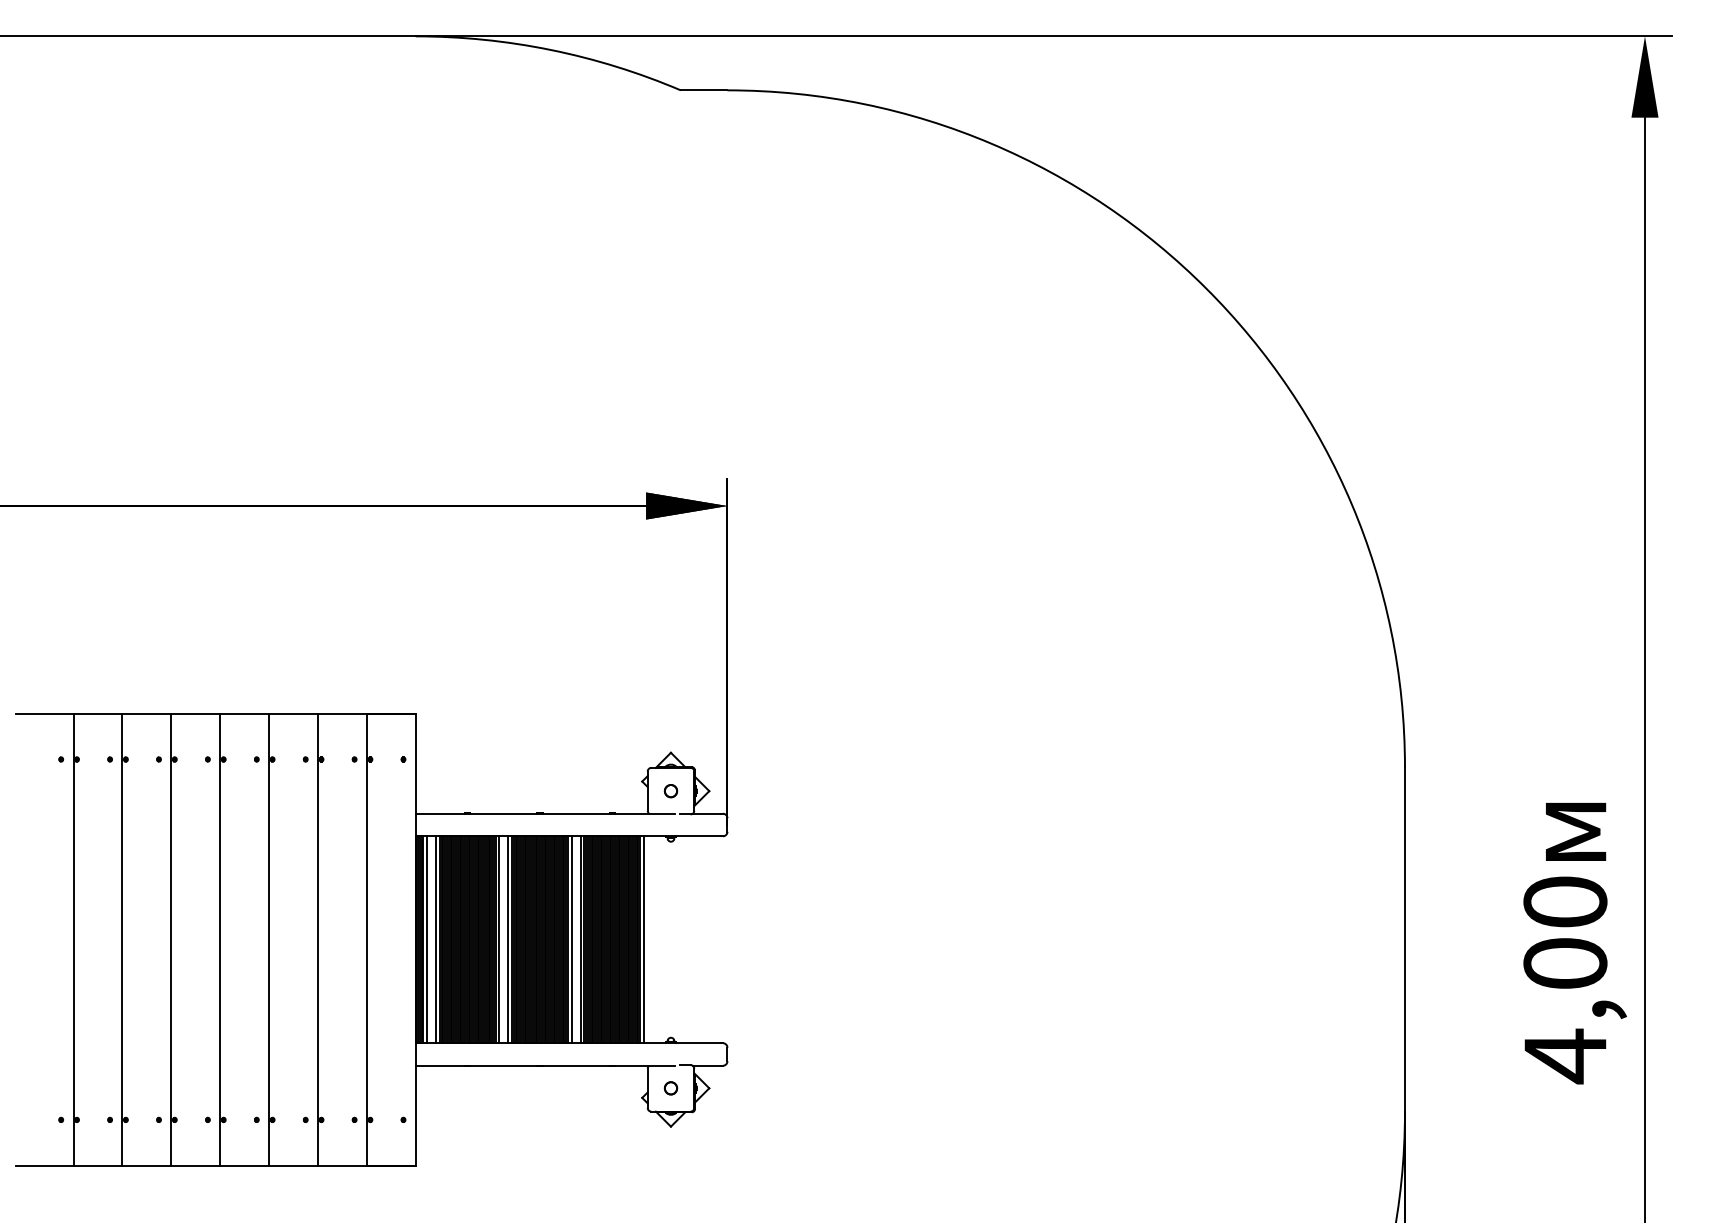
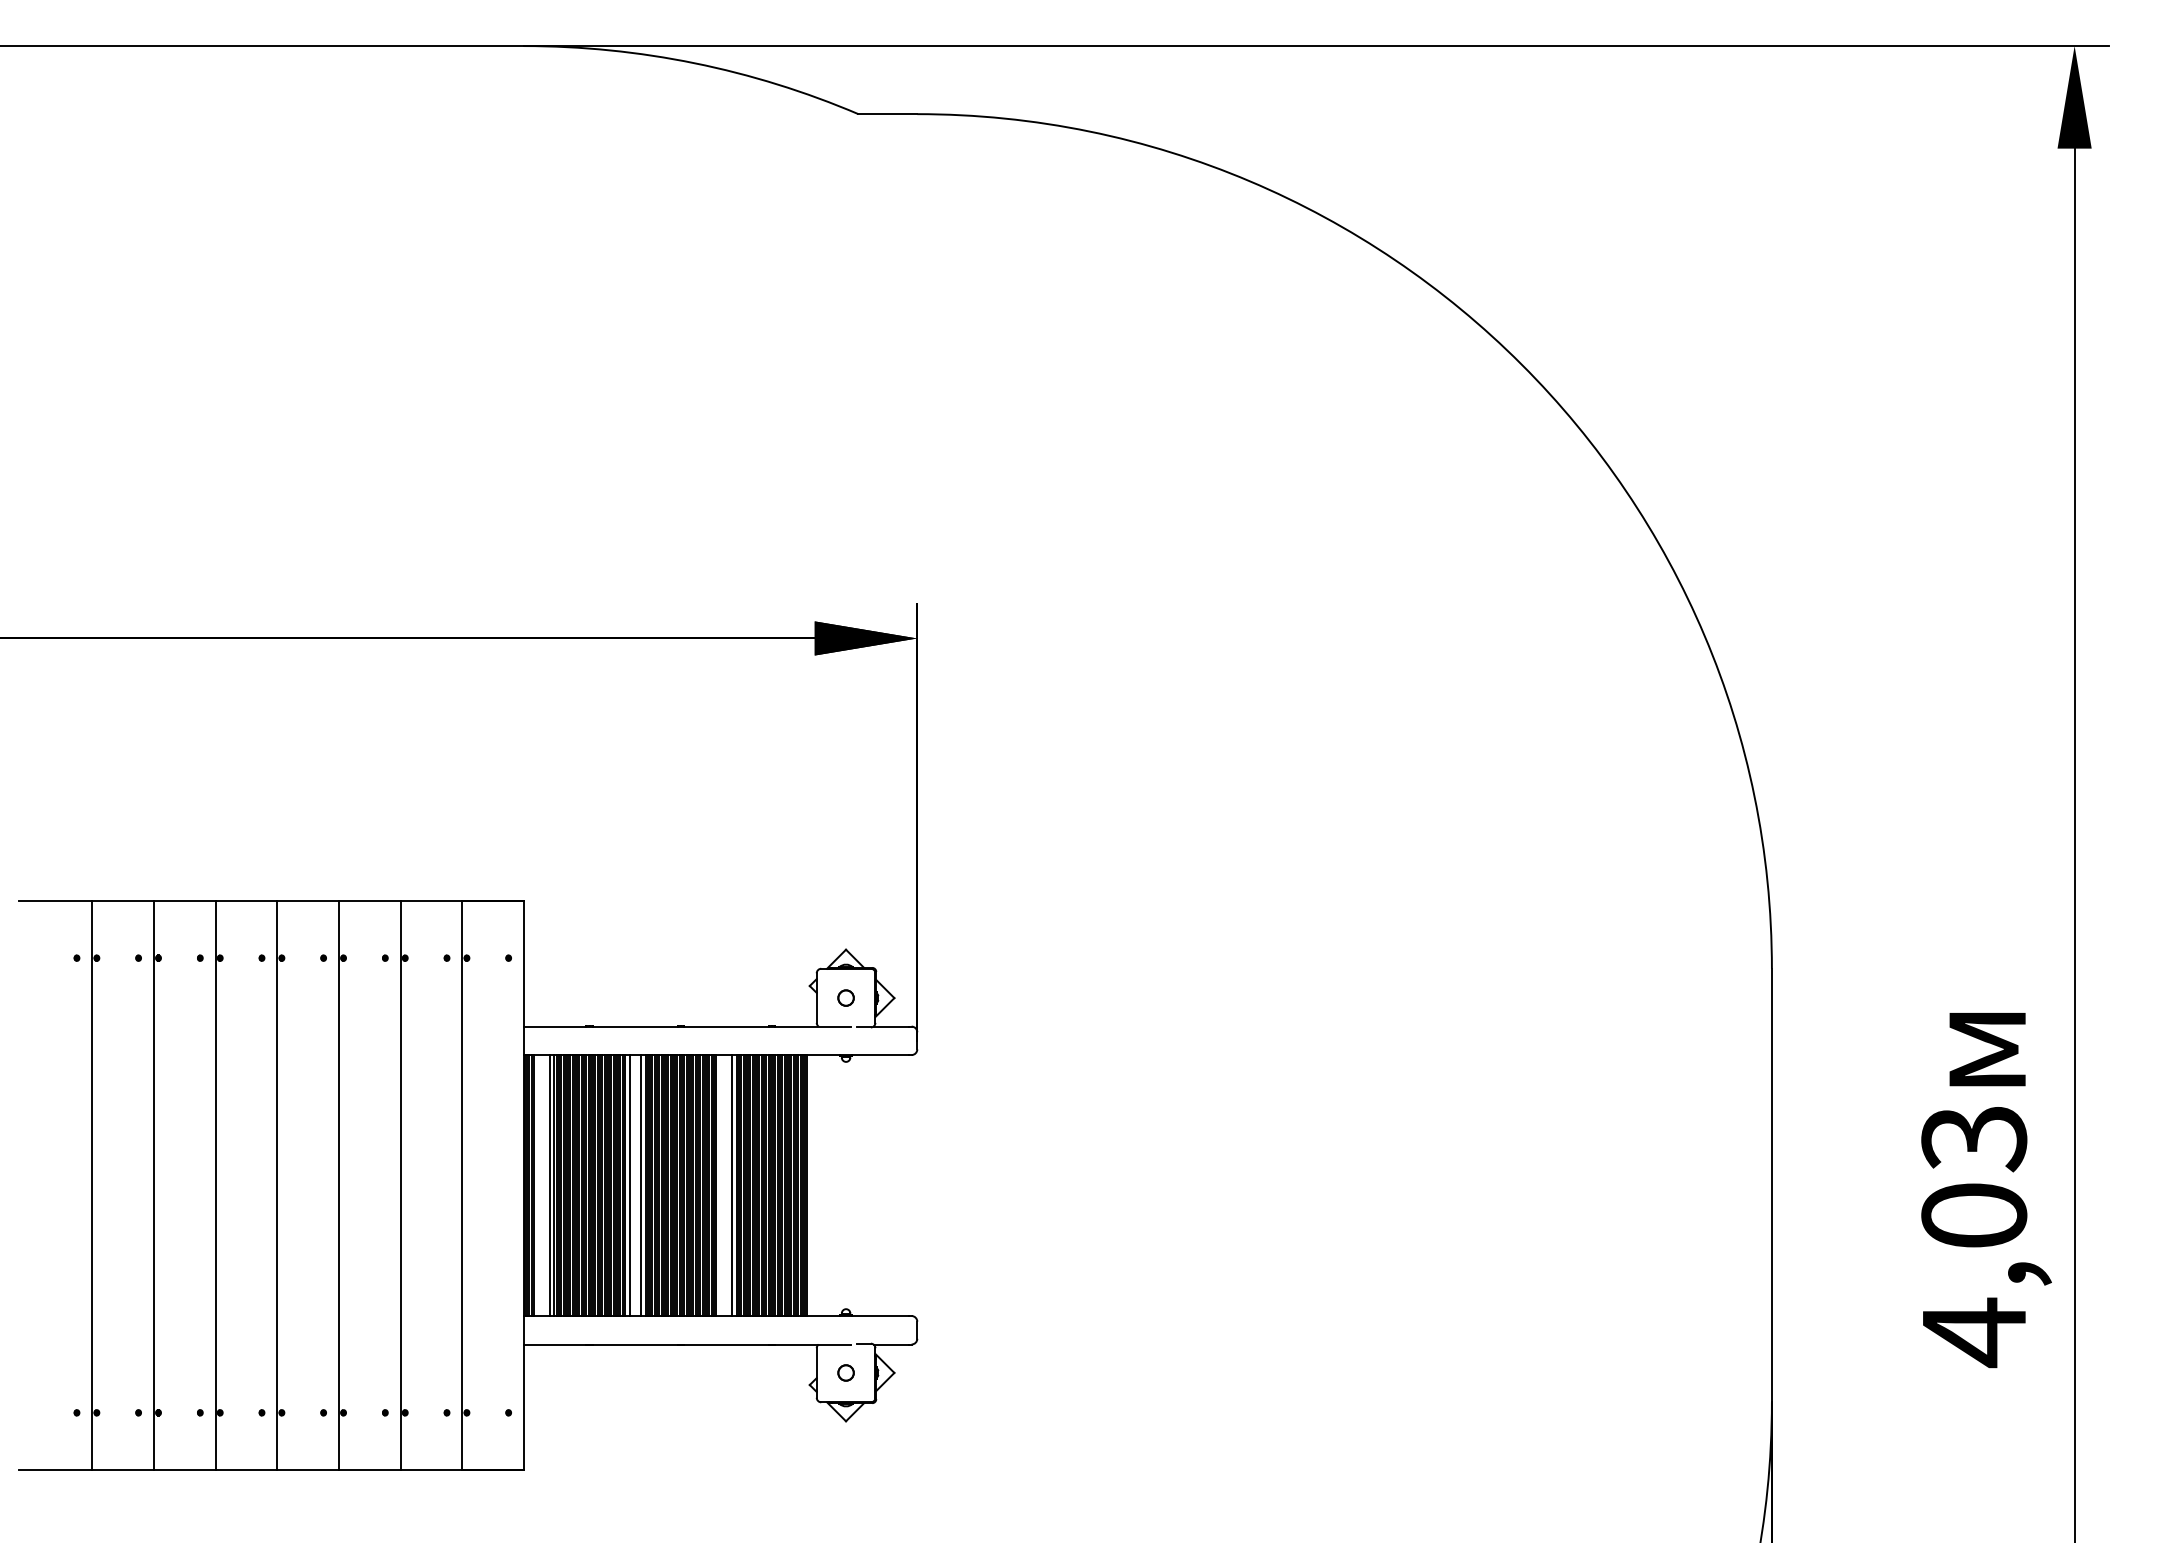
text: (1565, 903) -> (1974, 1139), 4,00 -> 4,03
line: (427, 939) -> (538, 1185), removed
line: (571, 939) -> (720, 1185), removed
line: (643, 939) -> (811, 1185), removed

